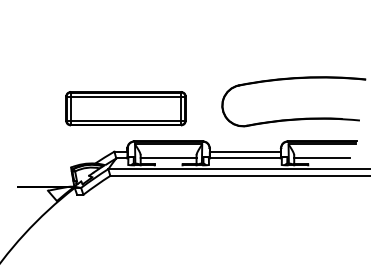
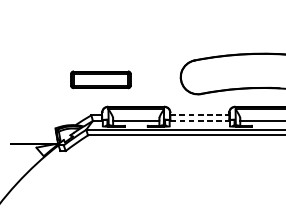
part: (125, 108) -> (100, 79), size x0.6
line: (245, 151) -> (199, 115), solid -> dashed
line: (245, 158) -> (199, 120), solid -> dashed

